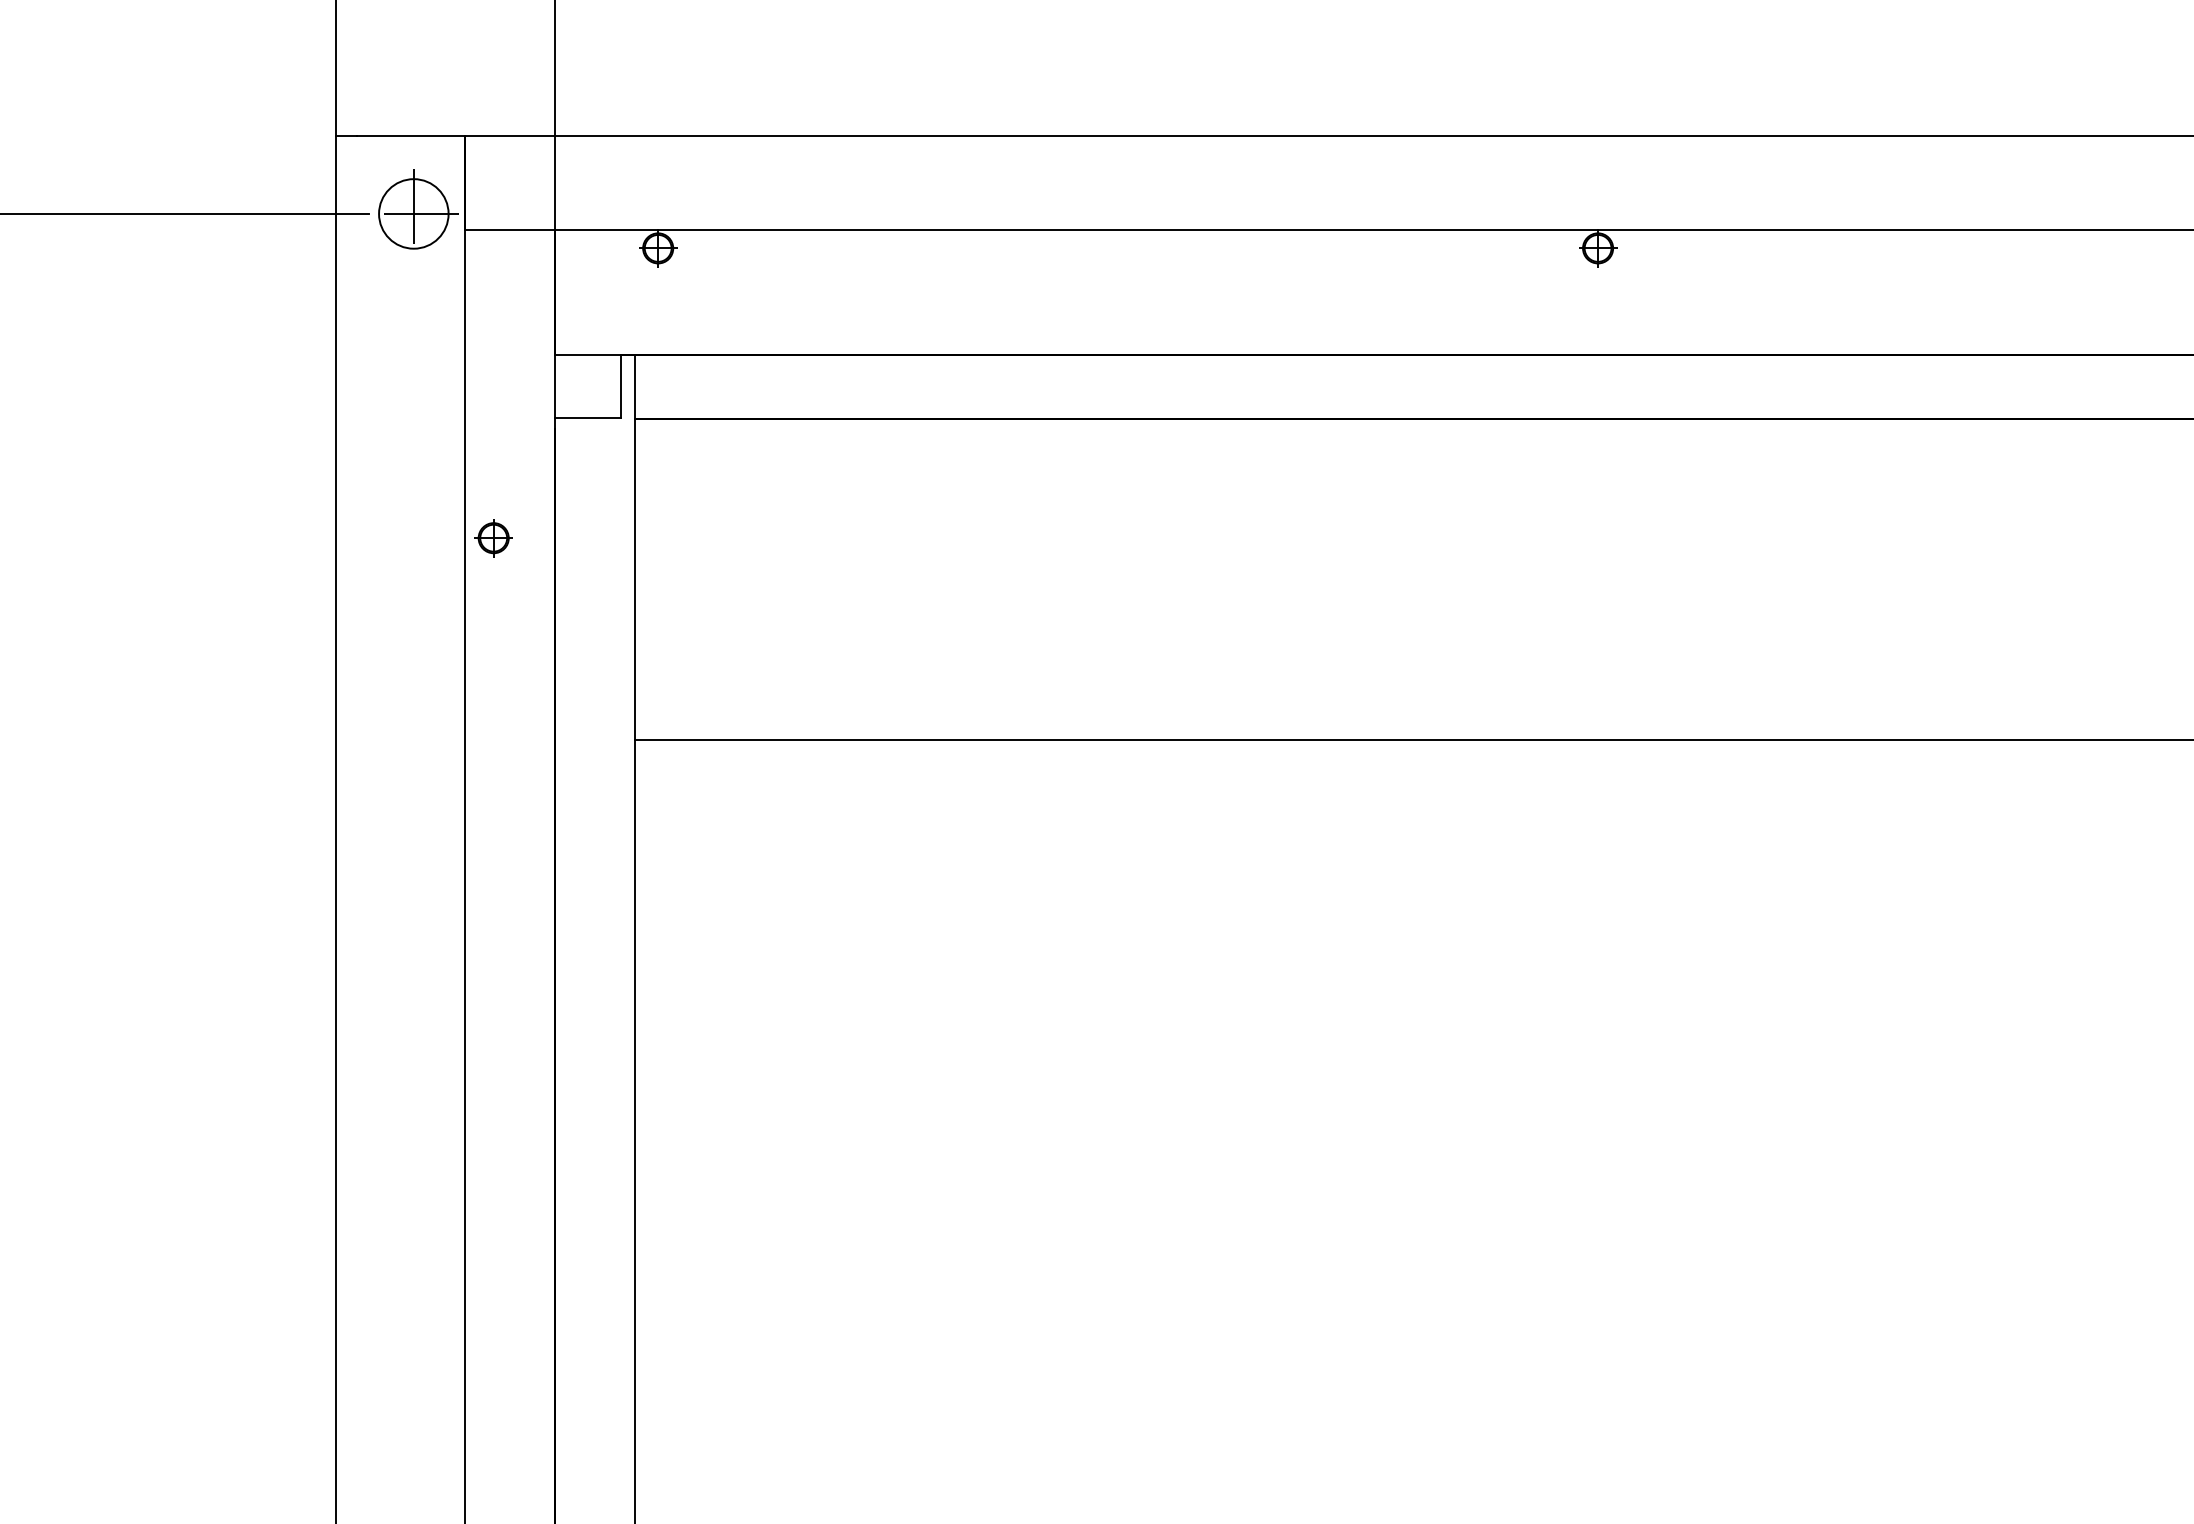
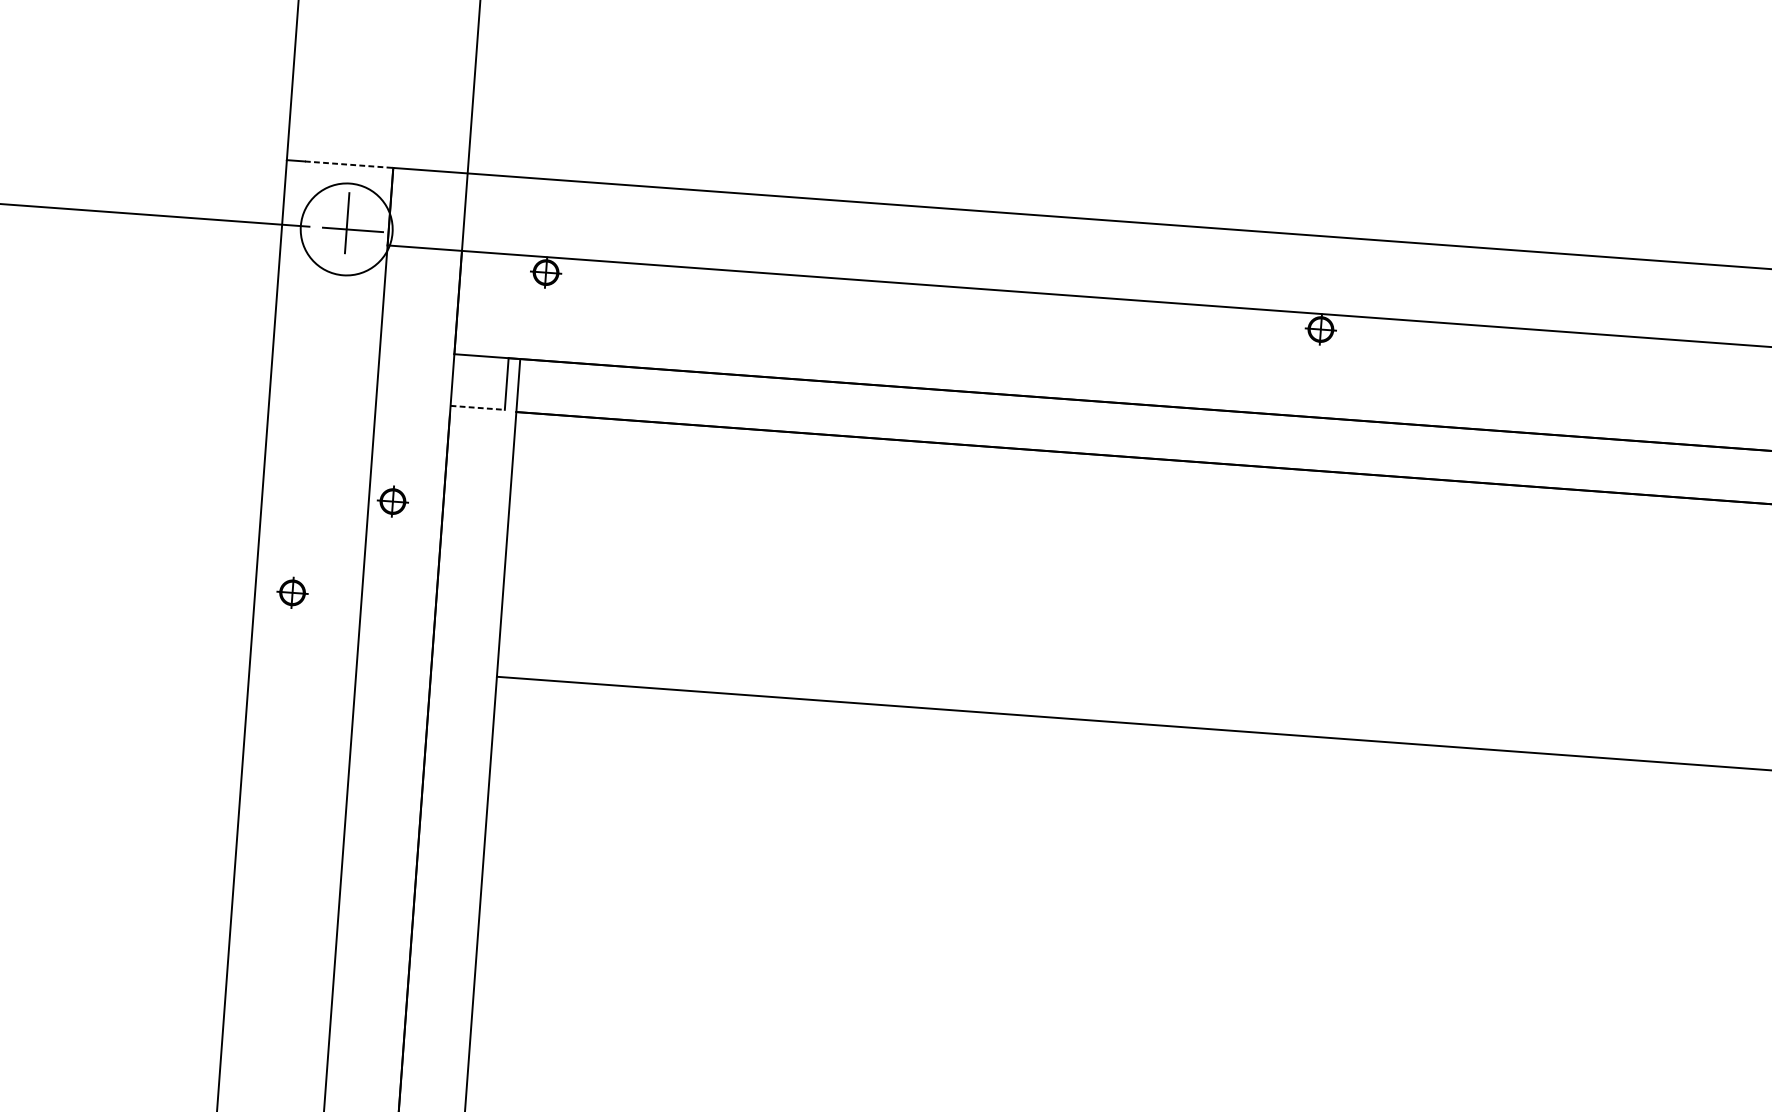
line: (411, 135) -> (349, 164), solid -> dashed
circle: (413, 213) -> (346, 229), size x1.6
line: (587, 417) -> (477, 407), solid -> dashed
part: (380, 657) -> (292, 593), added

